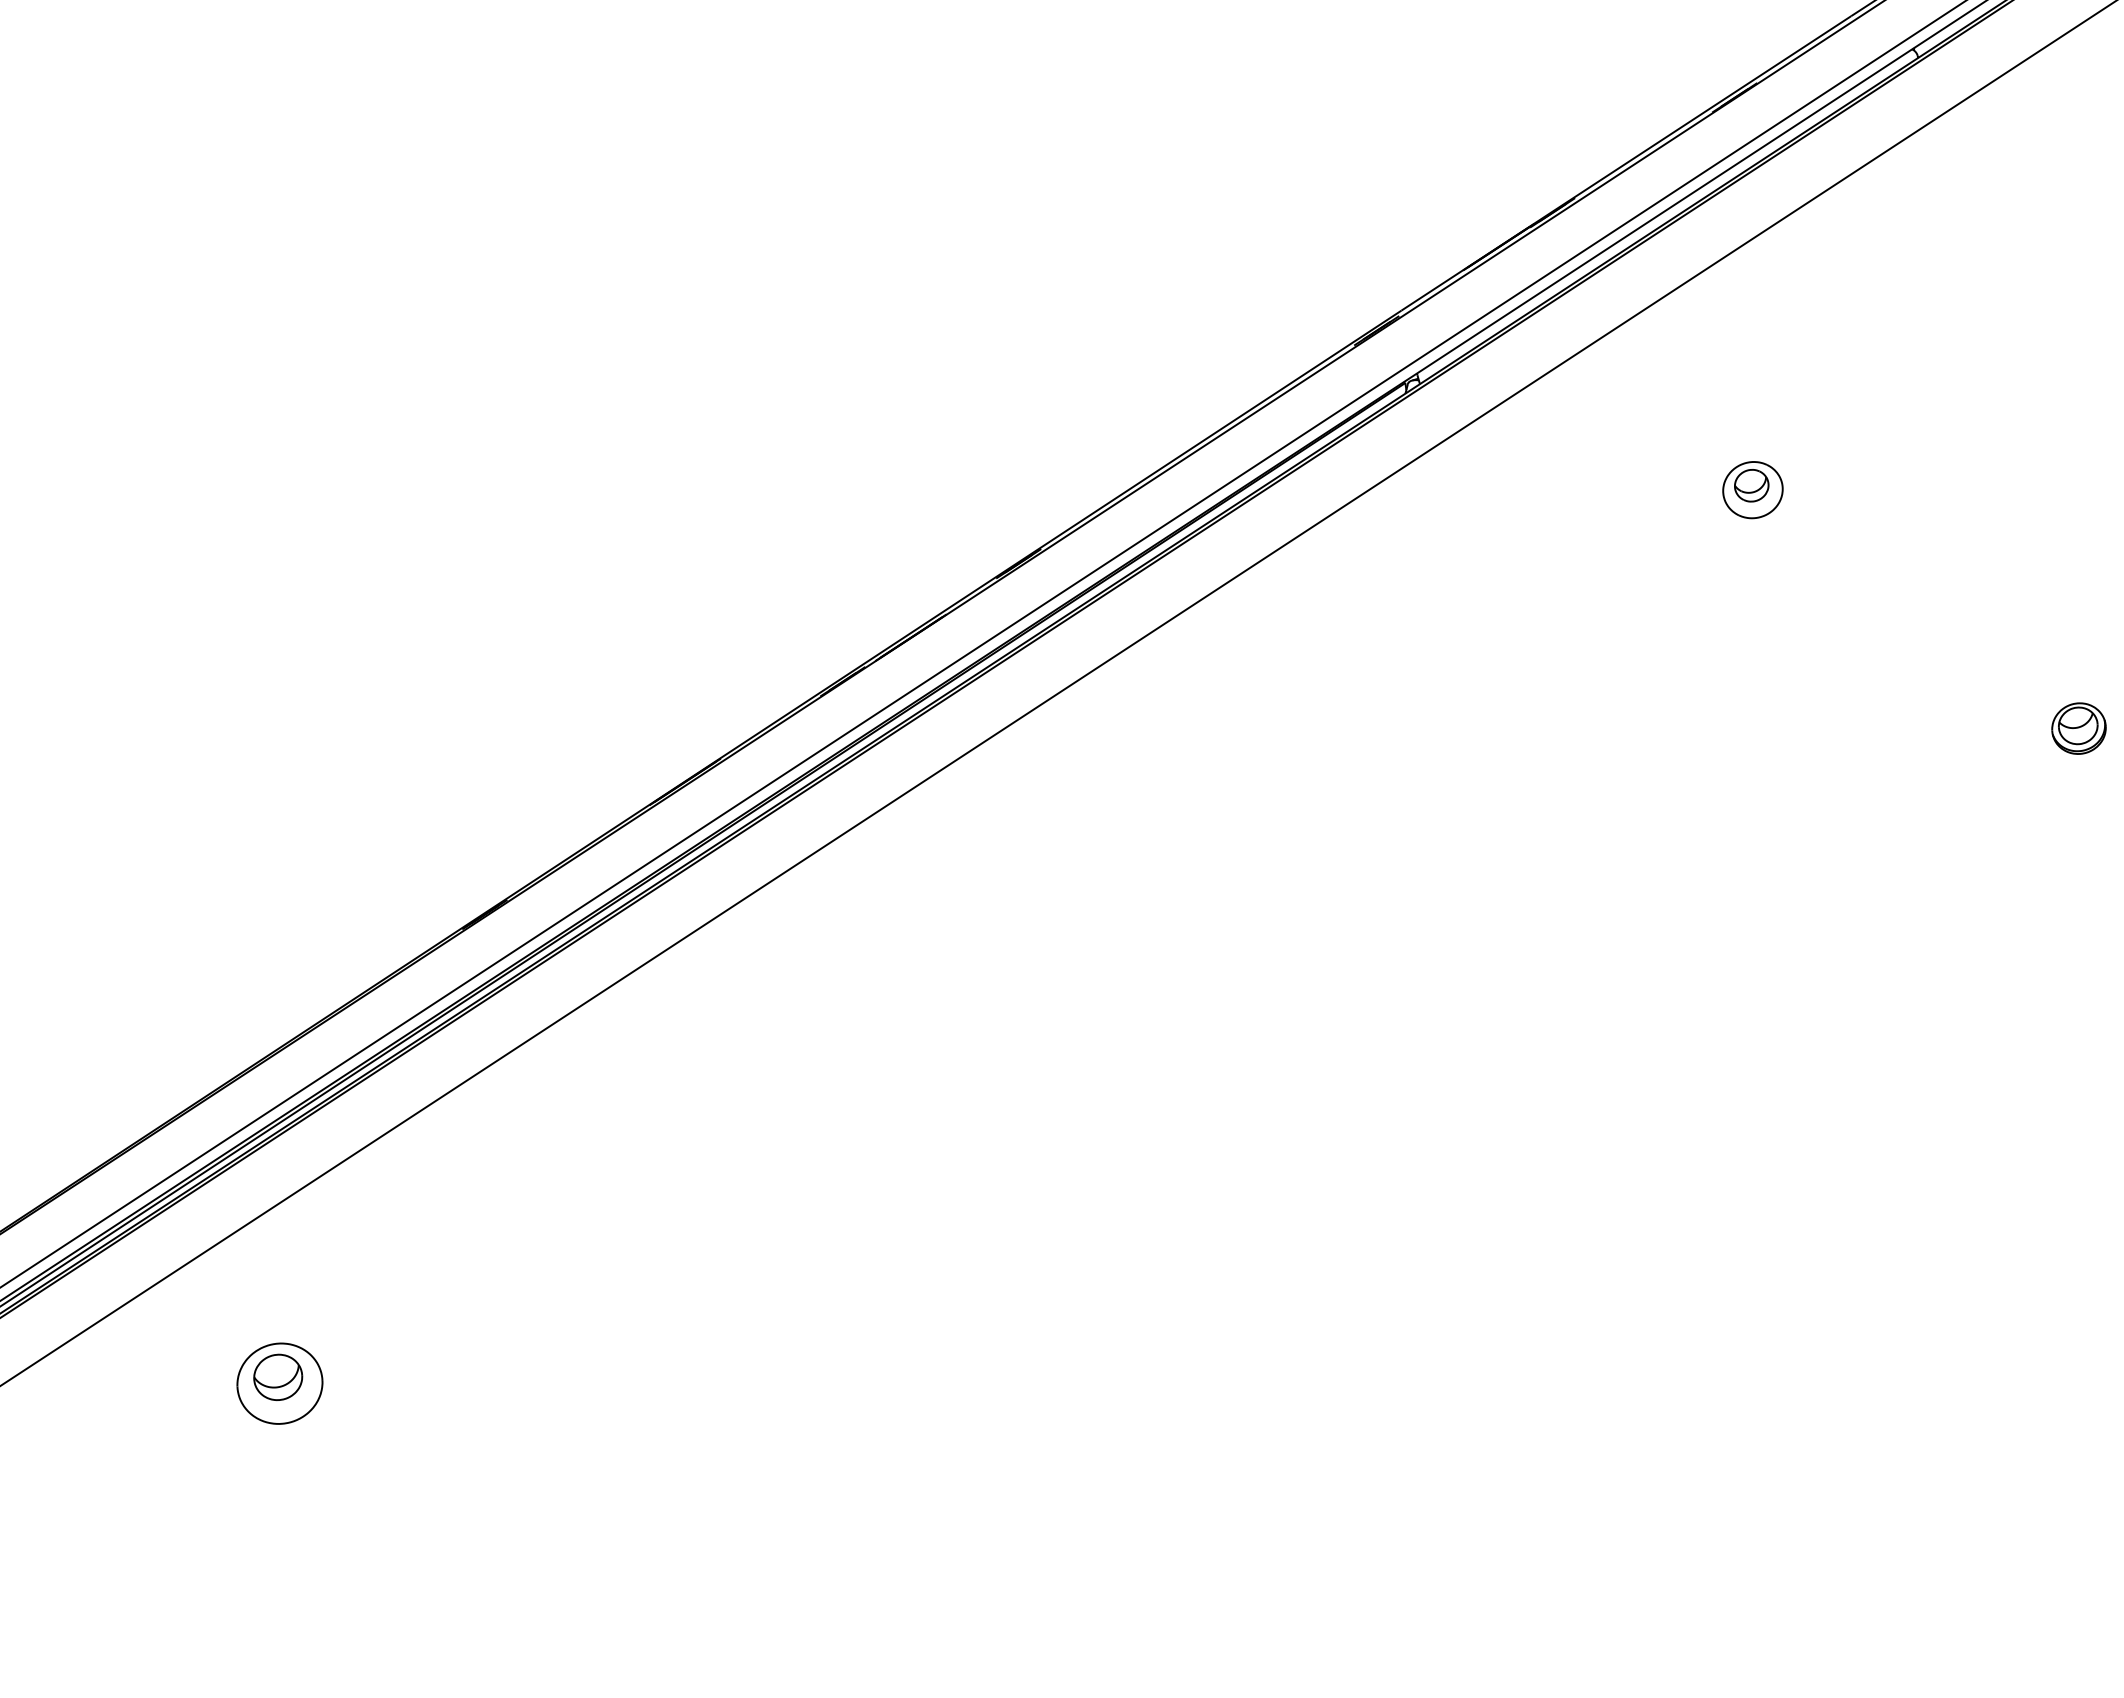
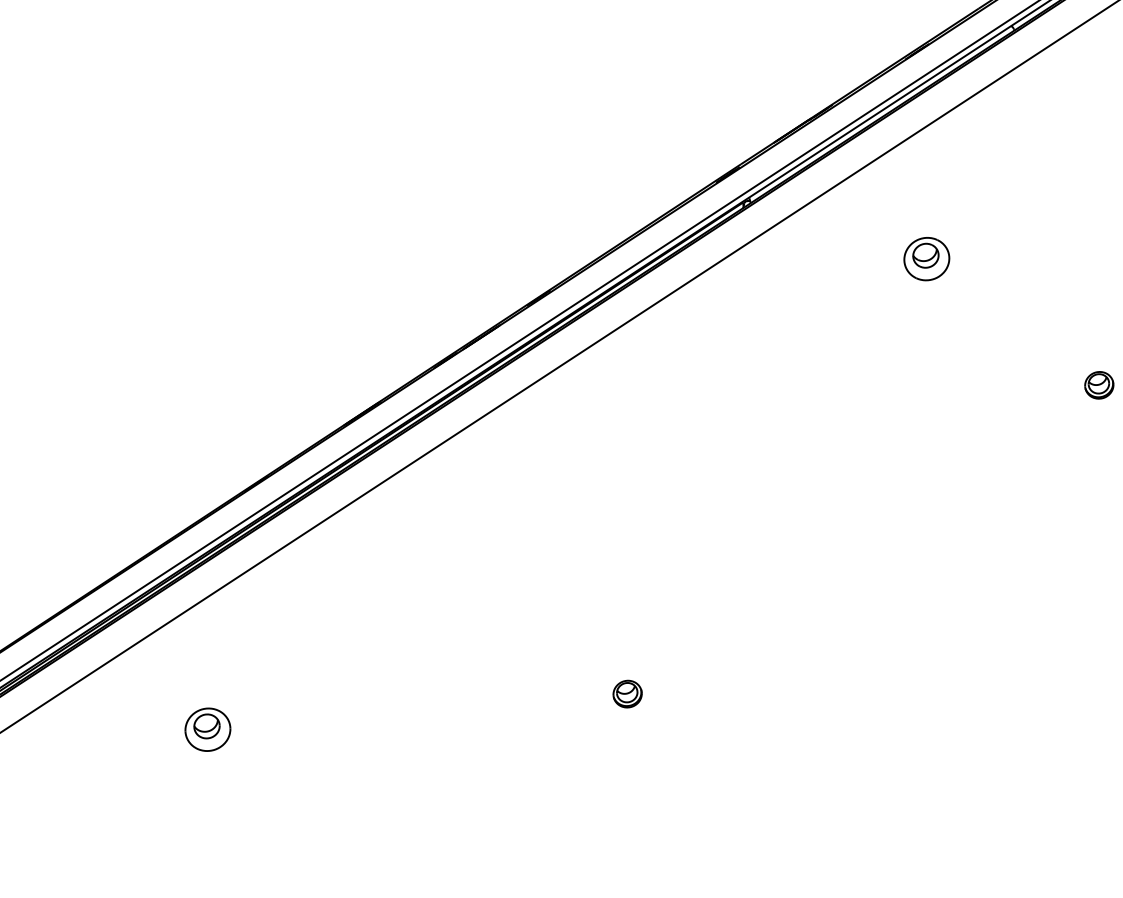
part: (1752, 490) -> (926, 259), size x1.43
part: (1186, 1311) -> (627, 693), added
part: (279, 1383) -> (207, 729), moved

